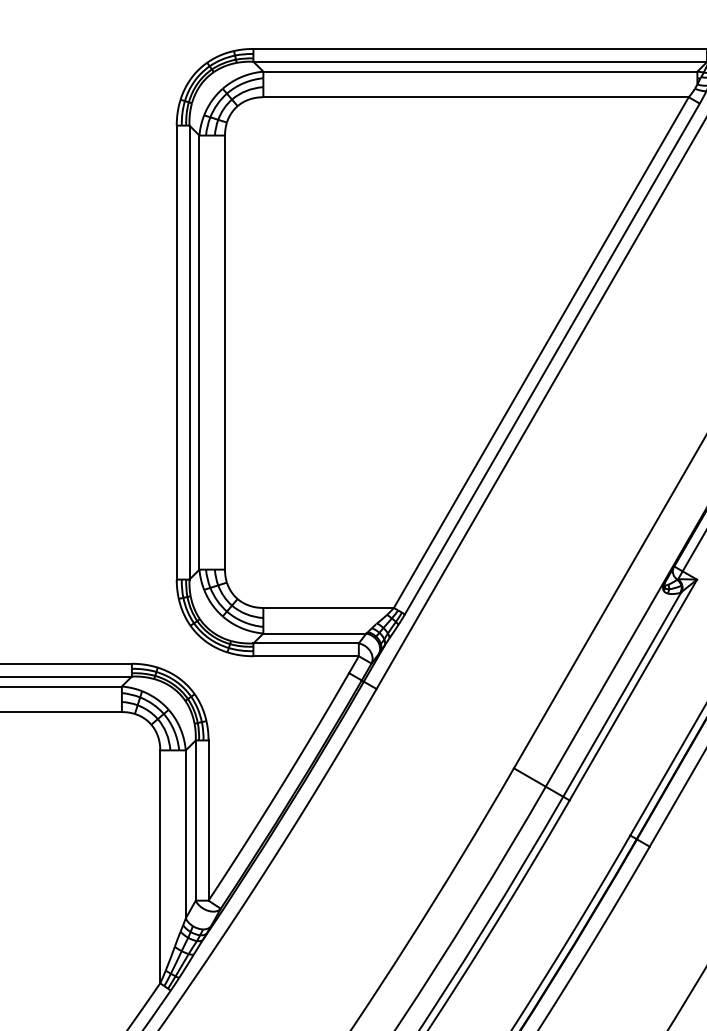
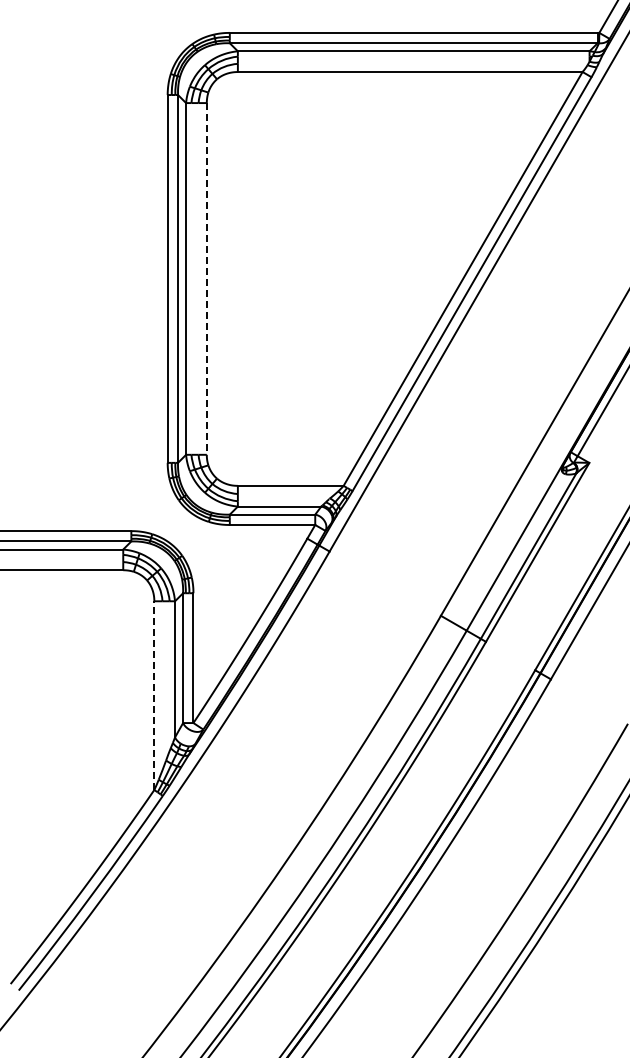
line: (224, 352) -> (206, 278), solid -> dashed
line: (160, 866) -> (154, 695), solid -> dashed

